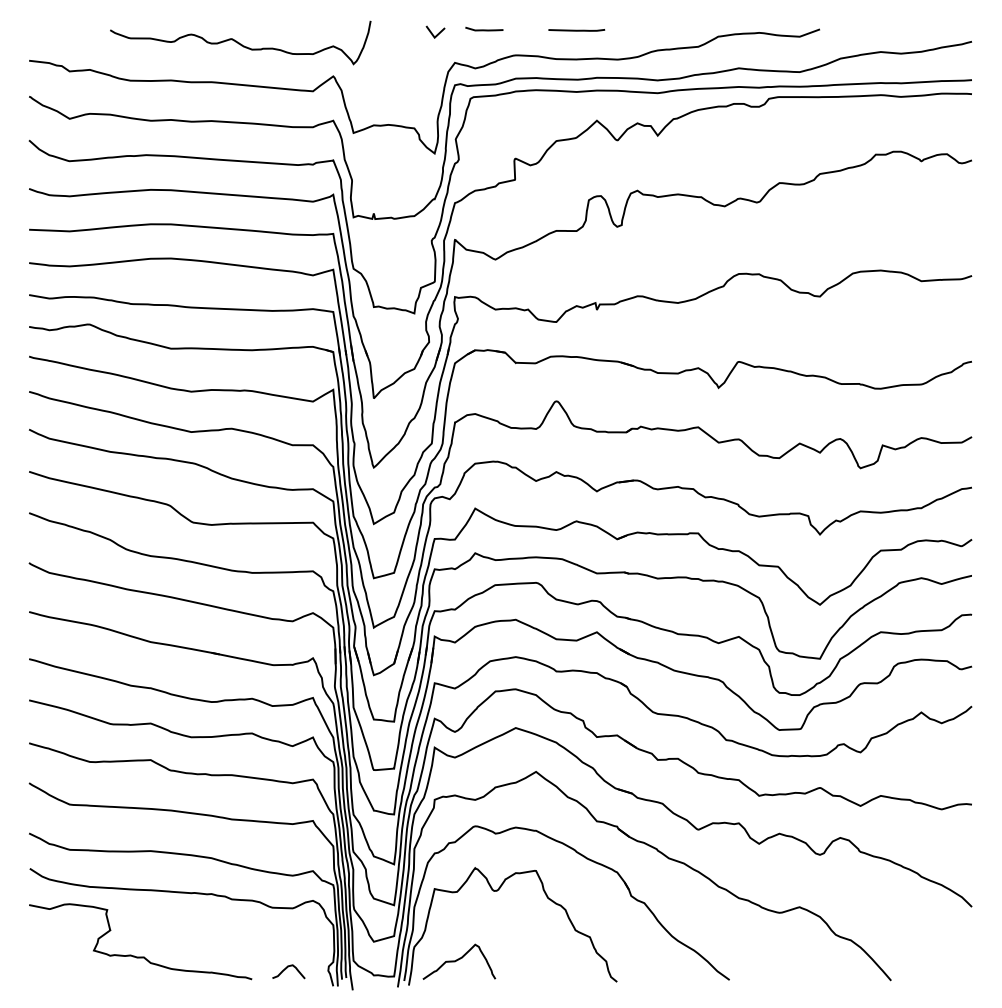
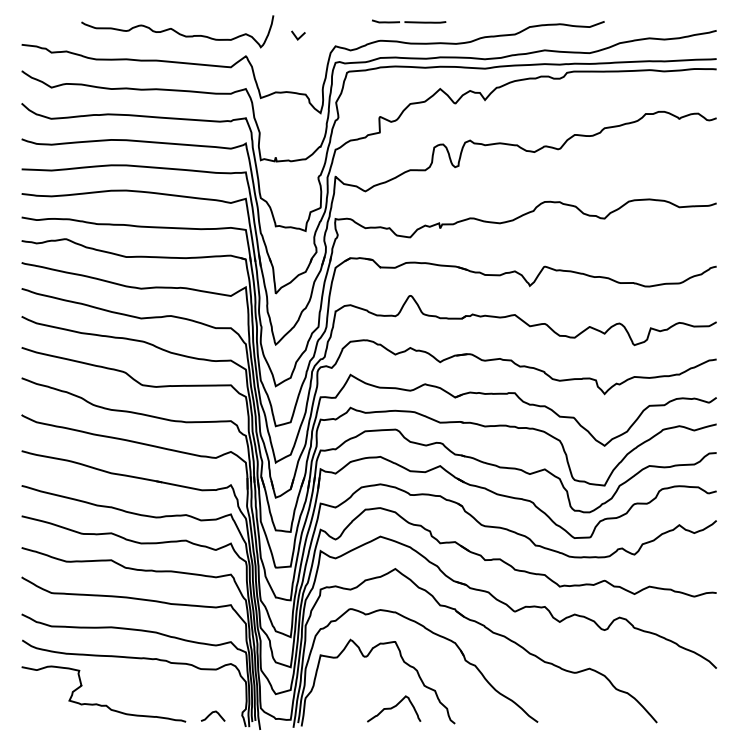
curve: (484, 29) -> (386, 21), moved
line: (437, 33) -> (299, 36), moved
curve: (458, 960) -> (393, 707), moved

